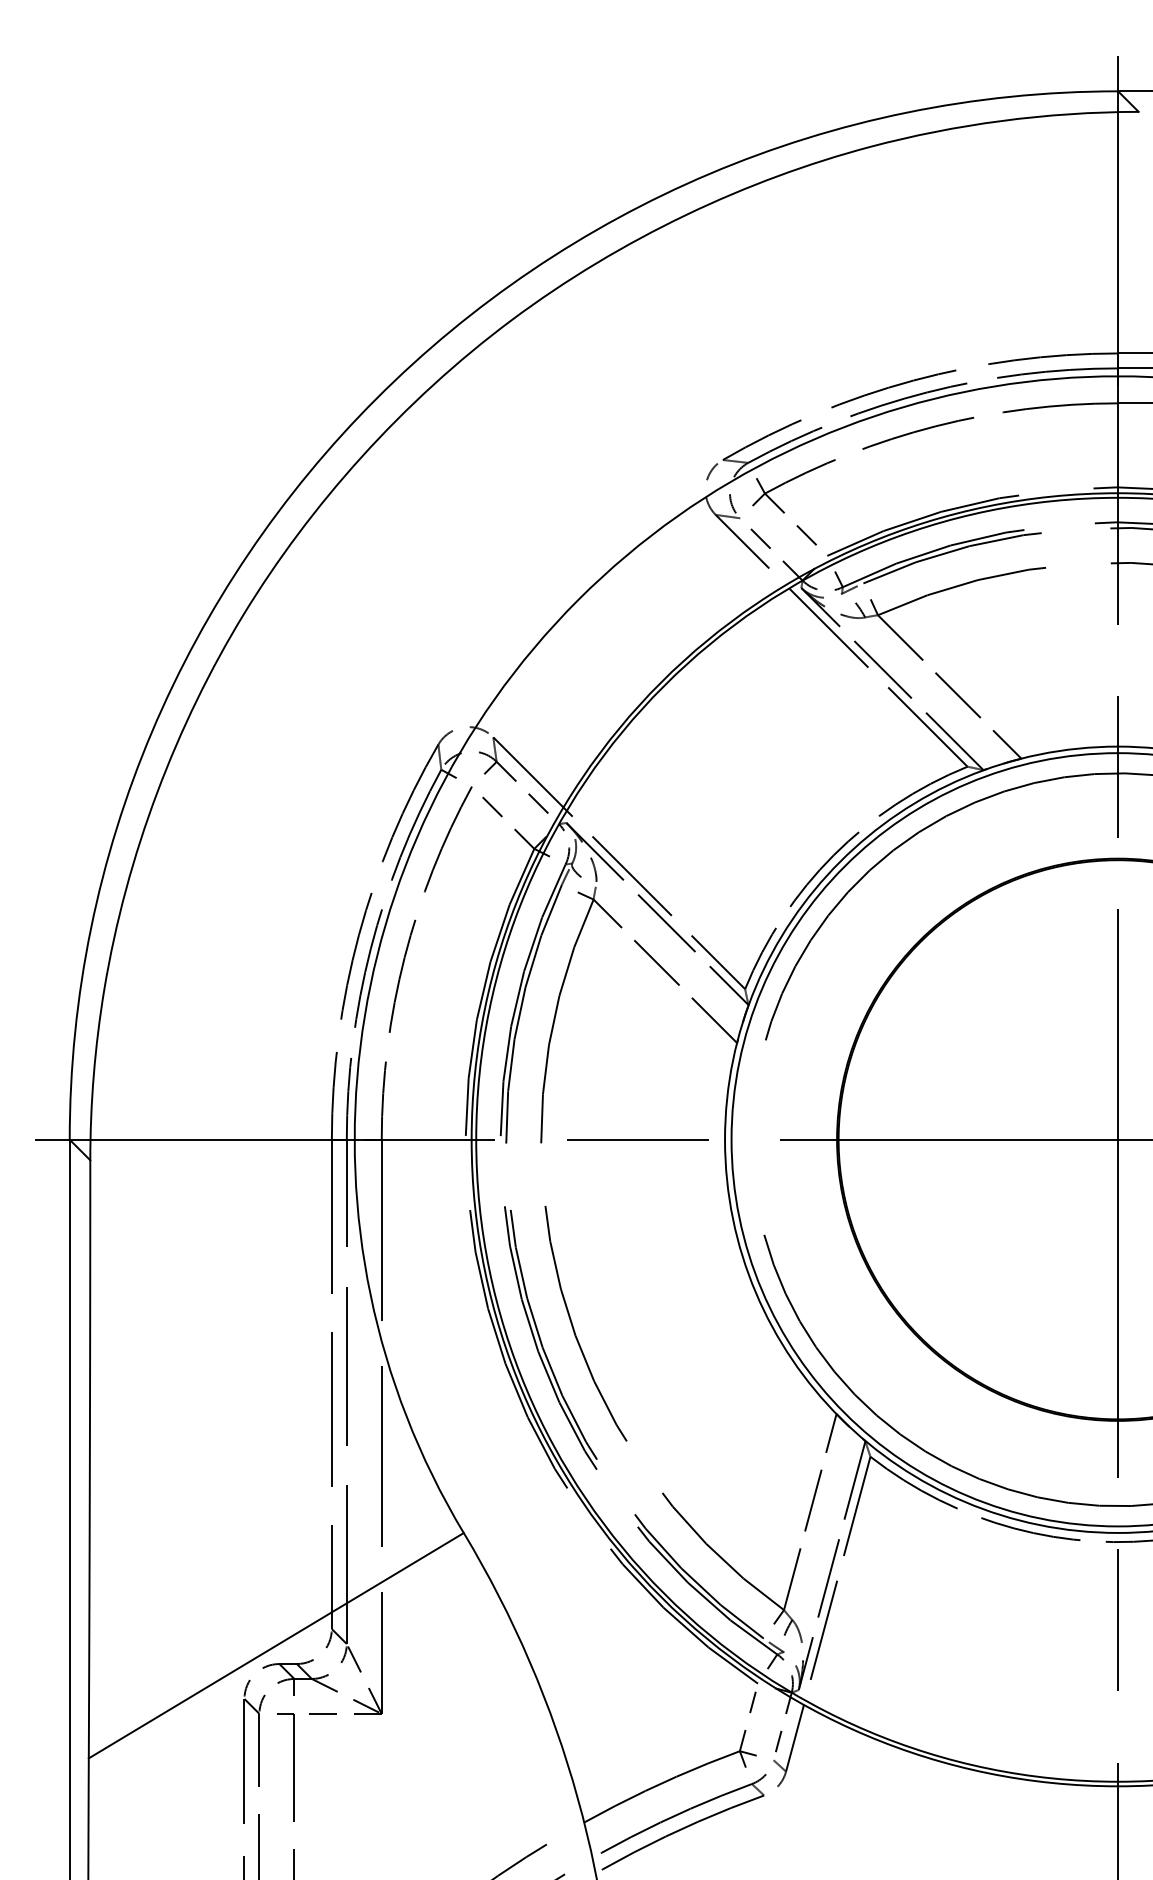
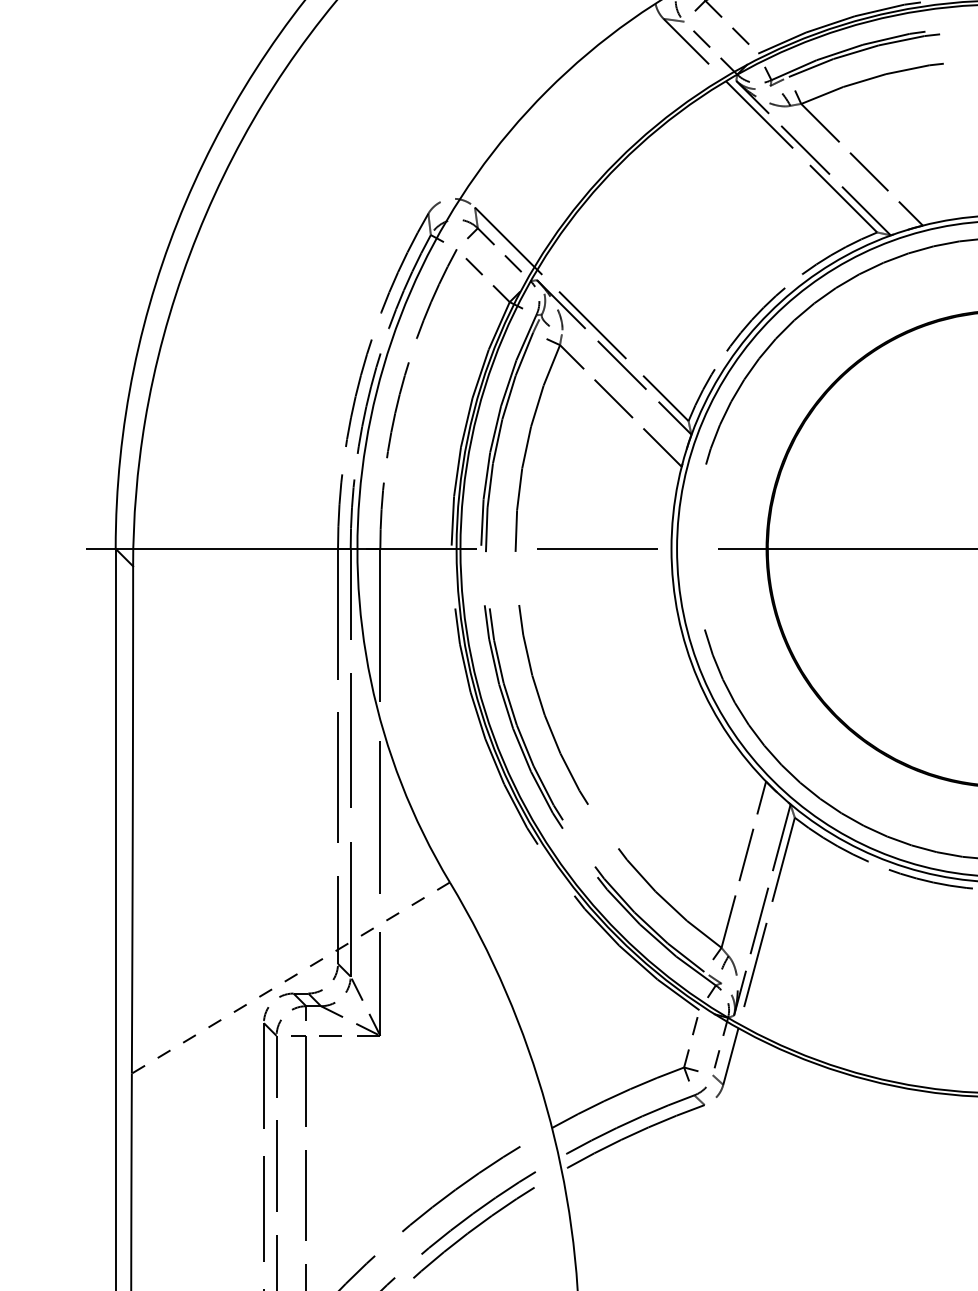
line: (276, 1645) -> (291, 977), solid -> dashed

